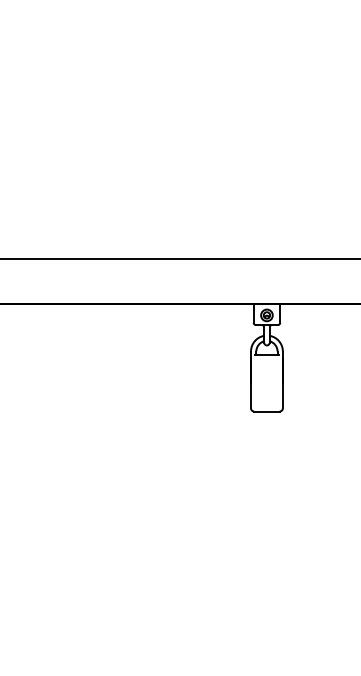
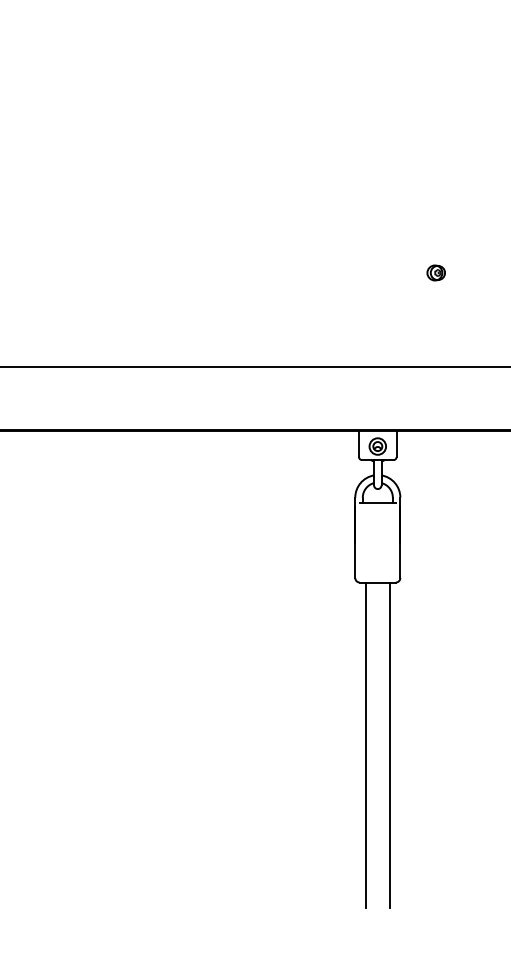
part: (308, 192) -> (436, 272), added
line: (258, 526) -> (365, 745), added
line: (275, 526) -> (389, 745), added

